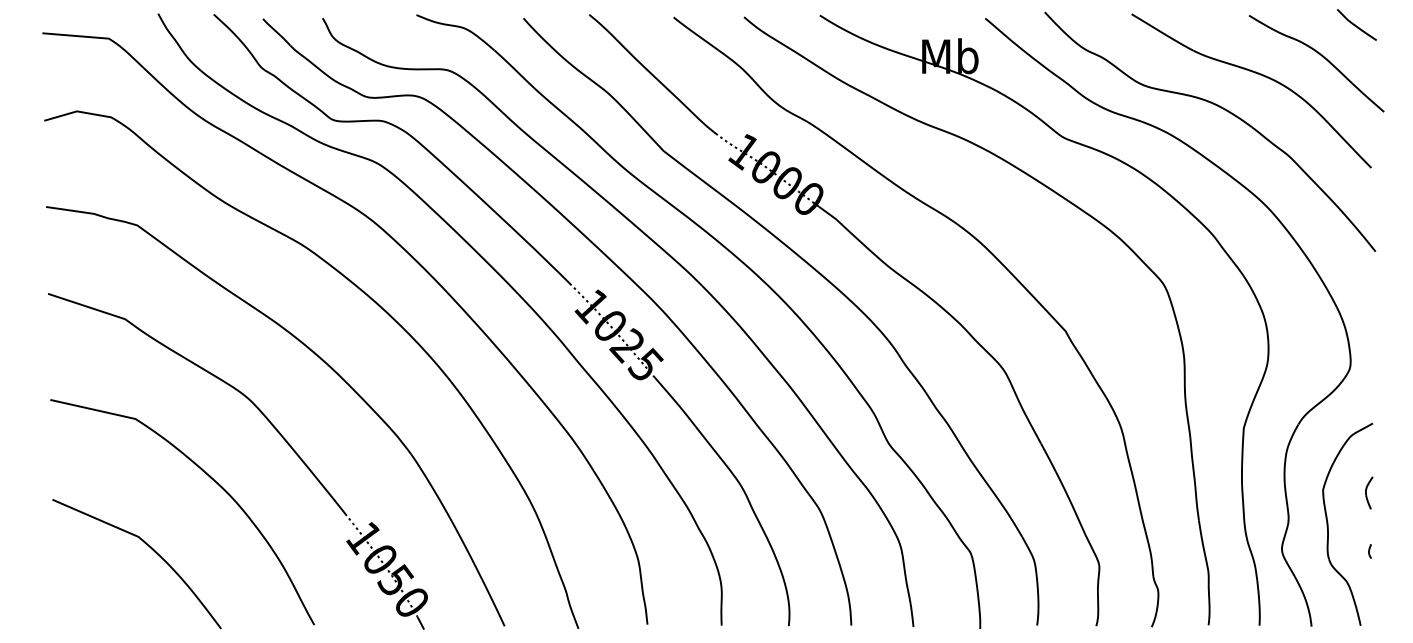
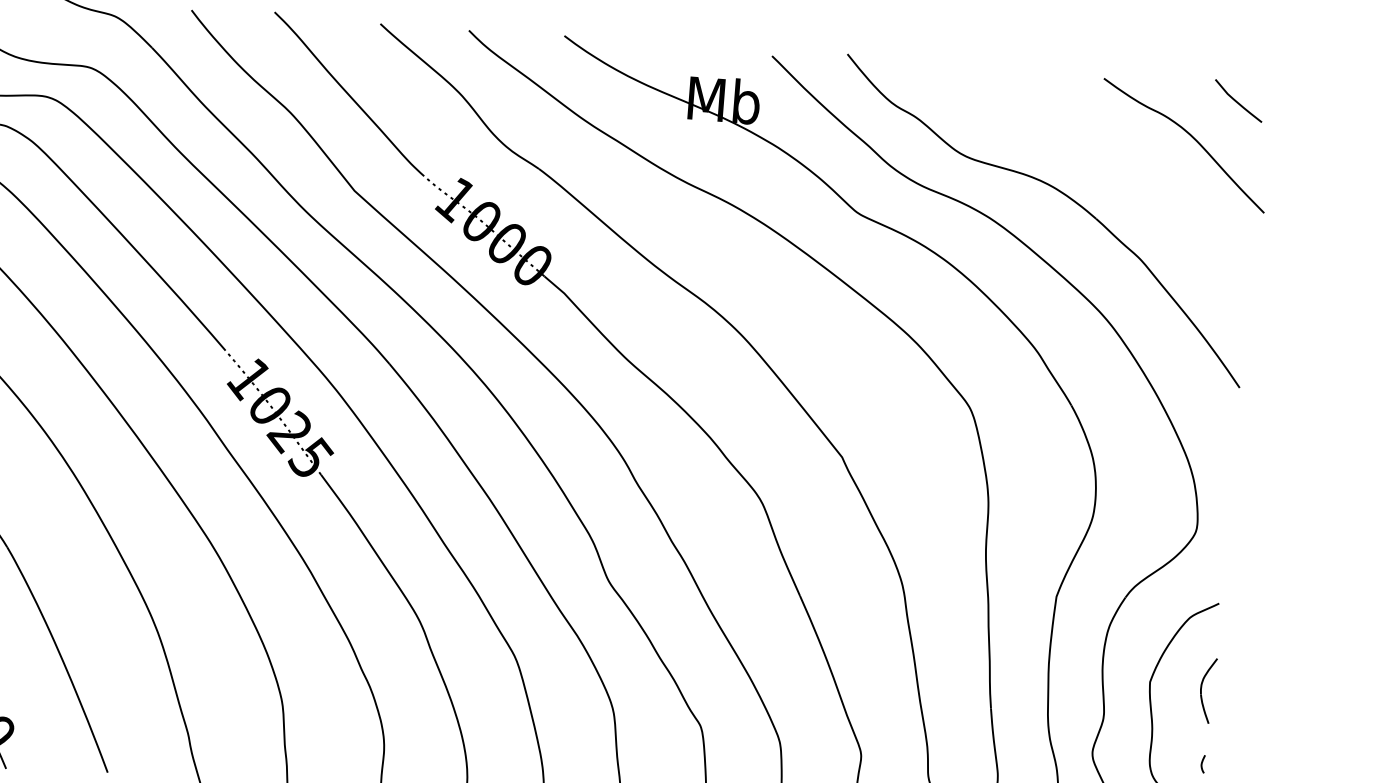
part: (1257, 74) -> (1108, 153), removed
part: (1369, 492) -> (1208, 690), size x1.6

